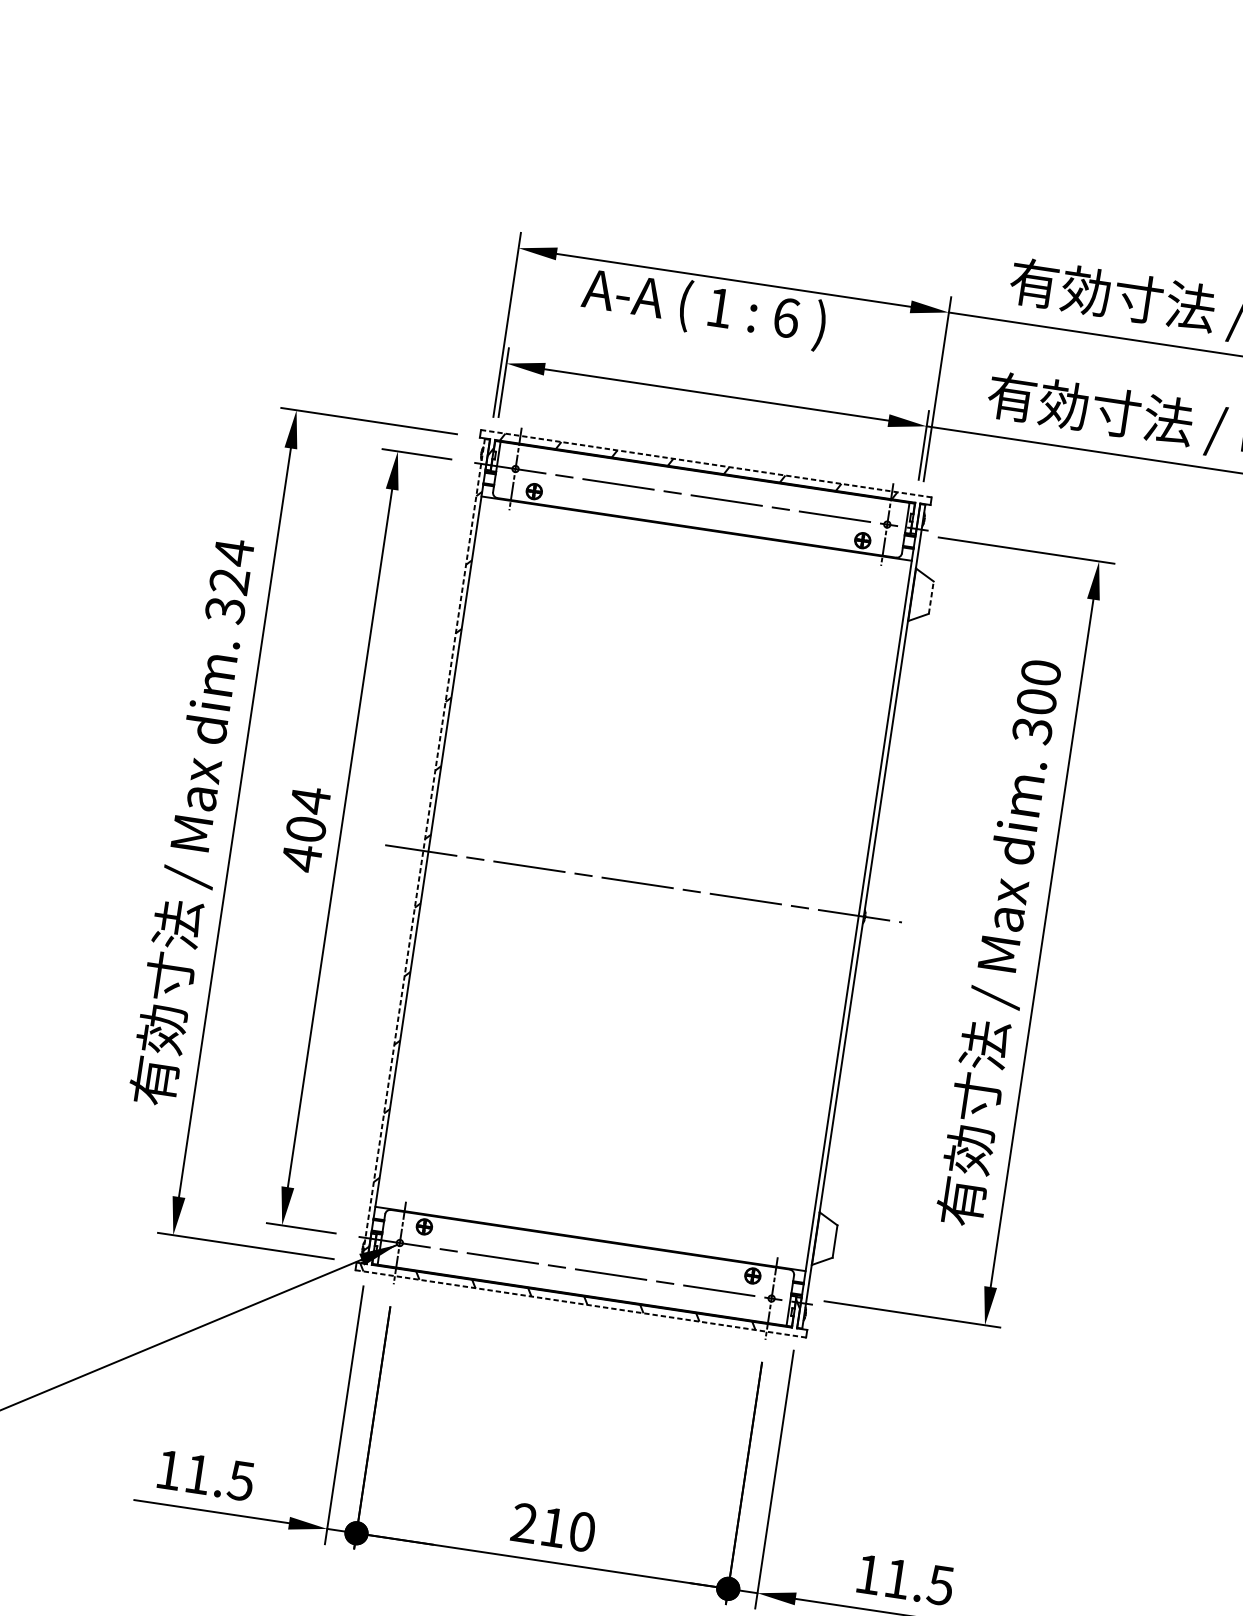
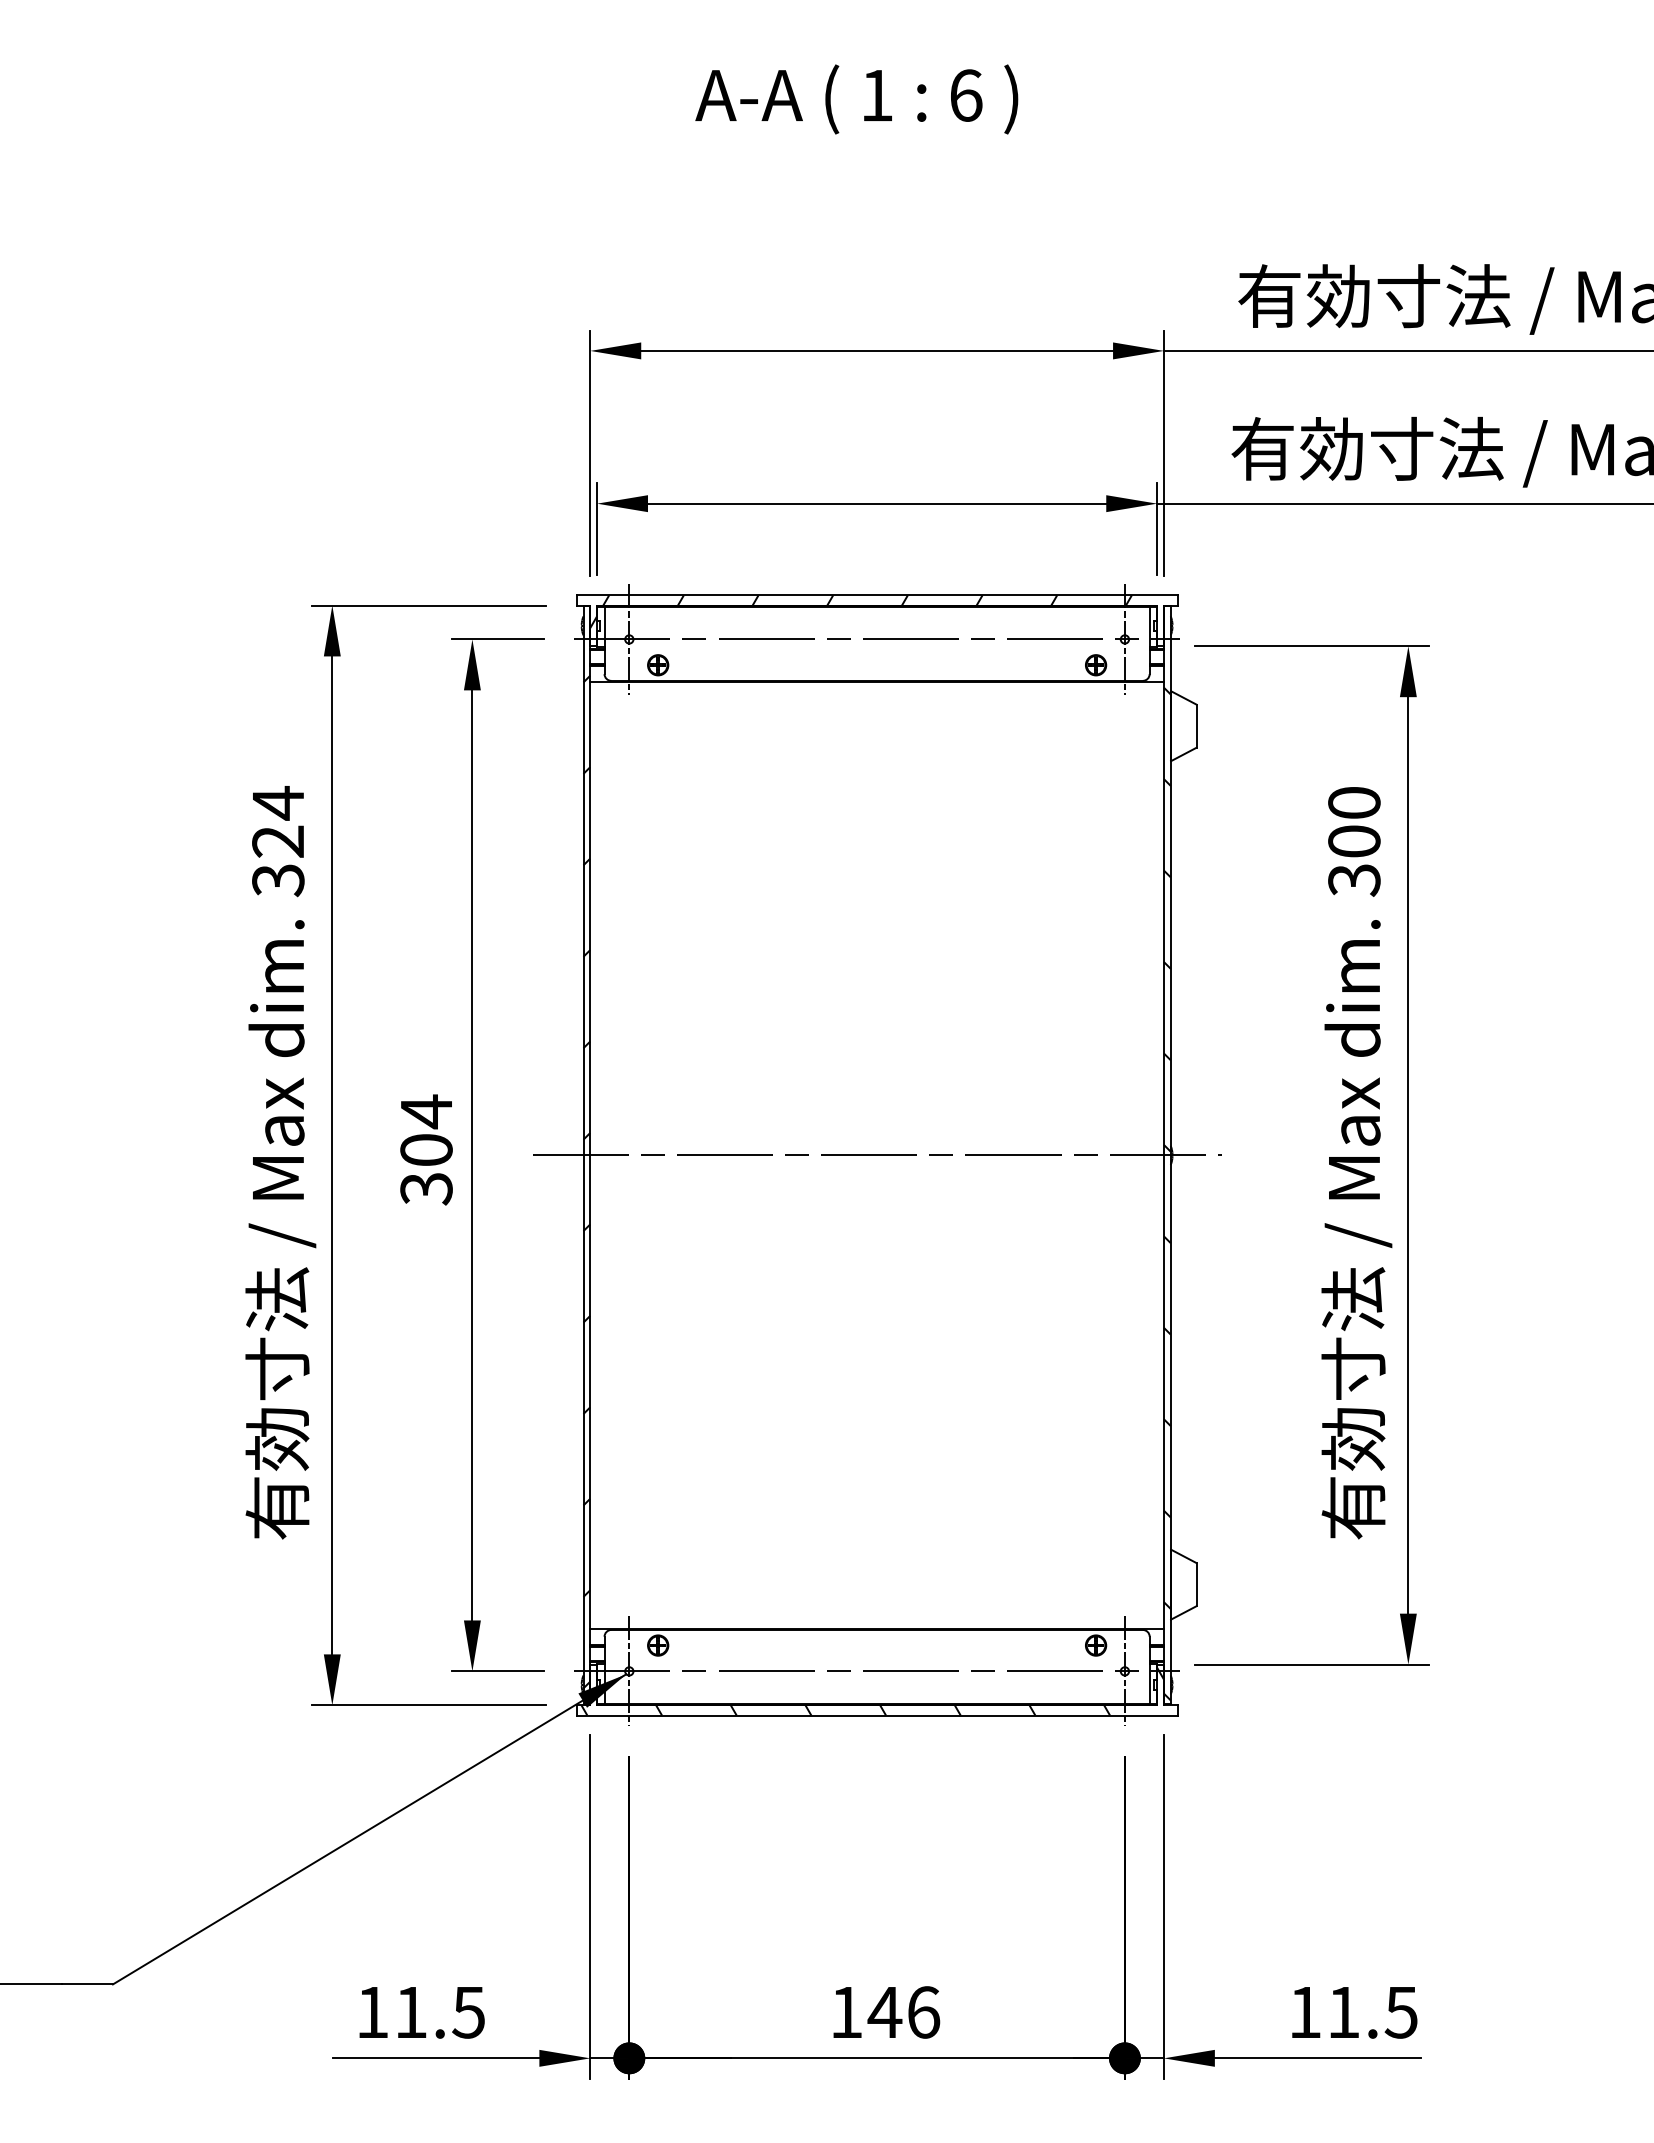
text: (703, 308) -> (856, 99), moved
line: (705, 463) -> (876, 595), dashed -> solid
line: (931, 597) -> (1196, 726), dashed -> solid
line: (423, 850) -> (583, 1155), dashed -> solid
text: (301, 858) -> (426, 1188), 404 -> 304
hatch: (856, 944) -> (1166, 1193), added
line: (581, 1303) -> (877, 1715), dashed -> solid
text: (553, 1527) -> (885, 2012), 210 -> 146

